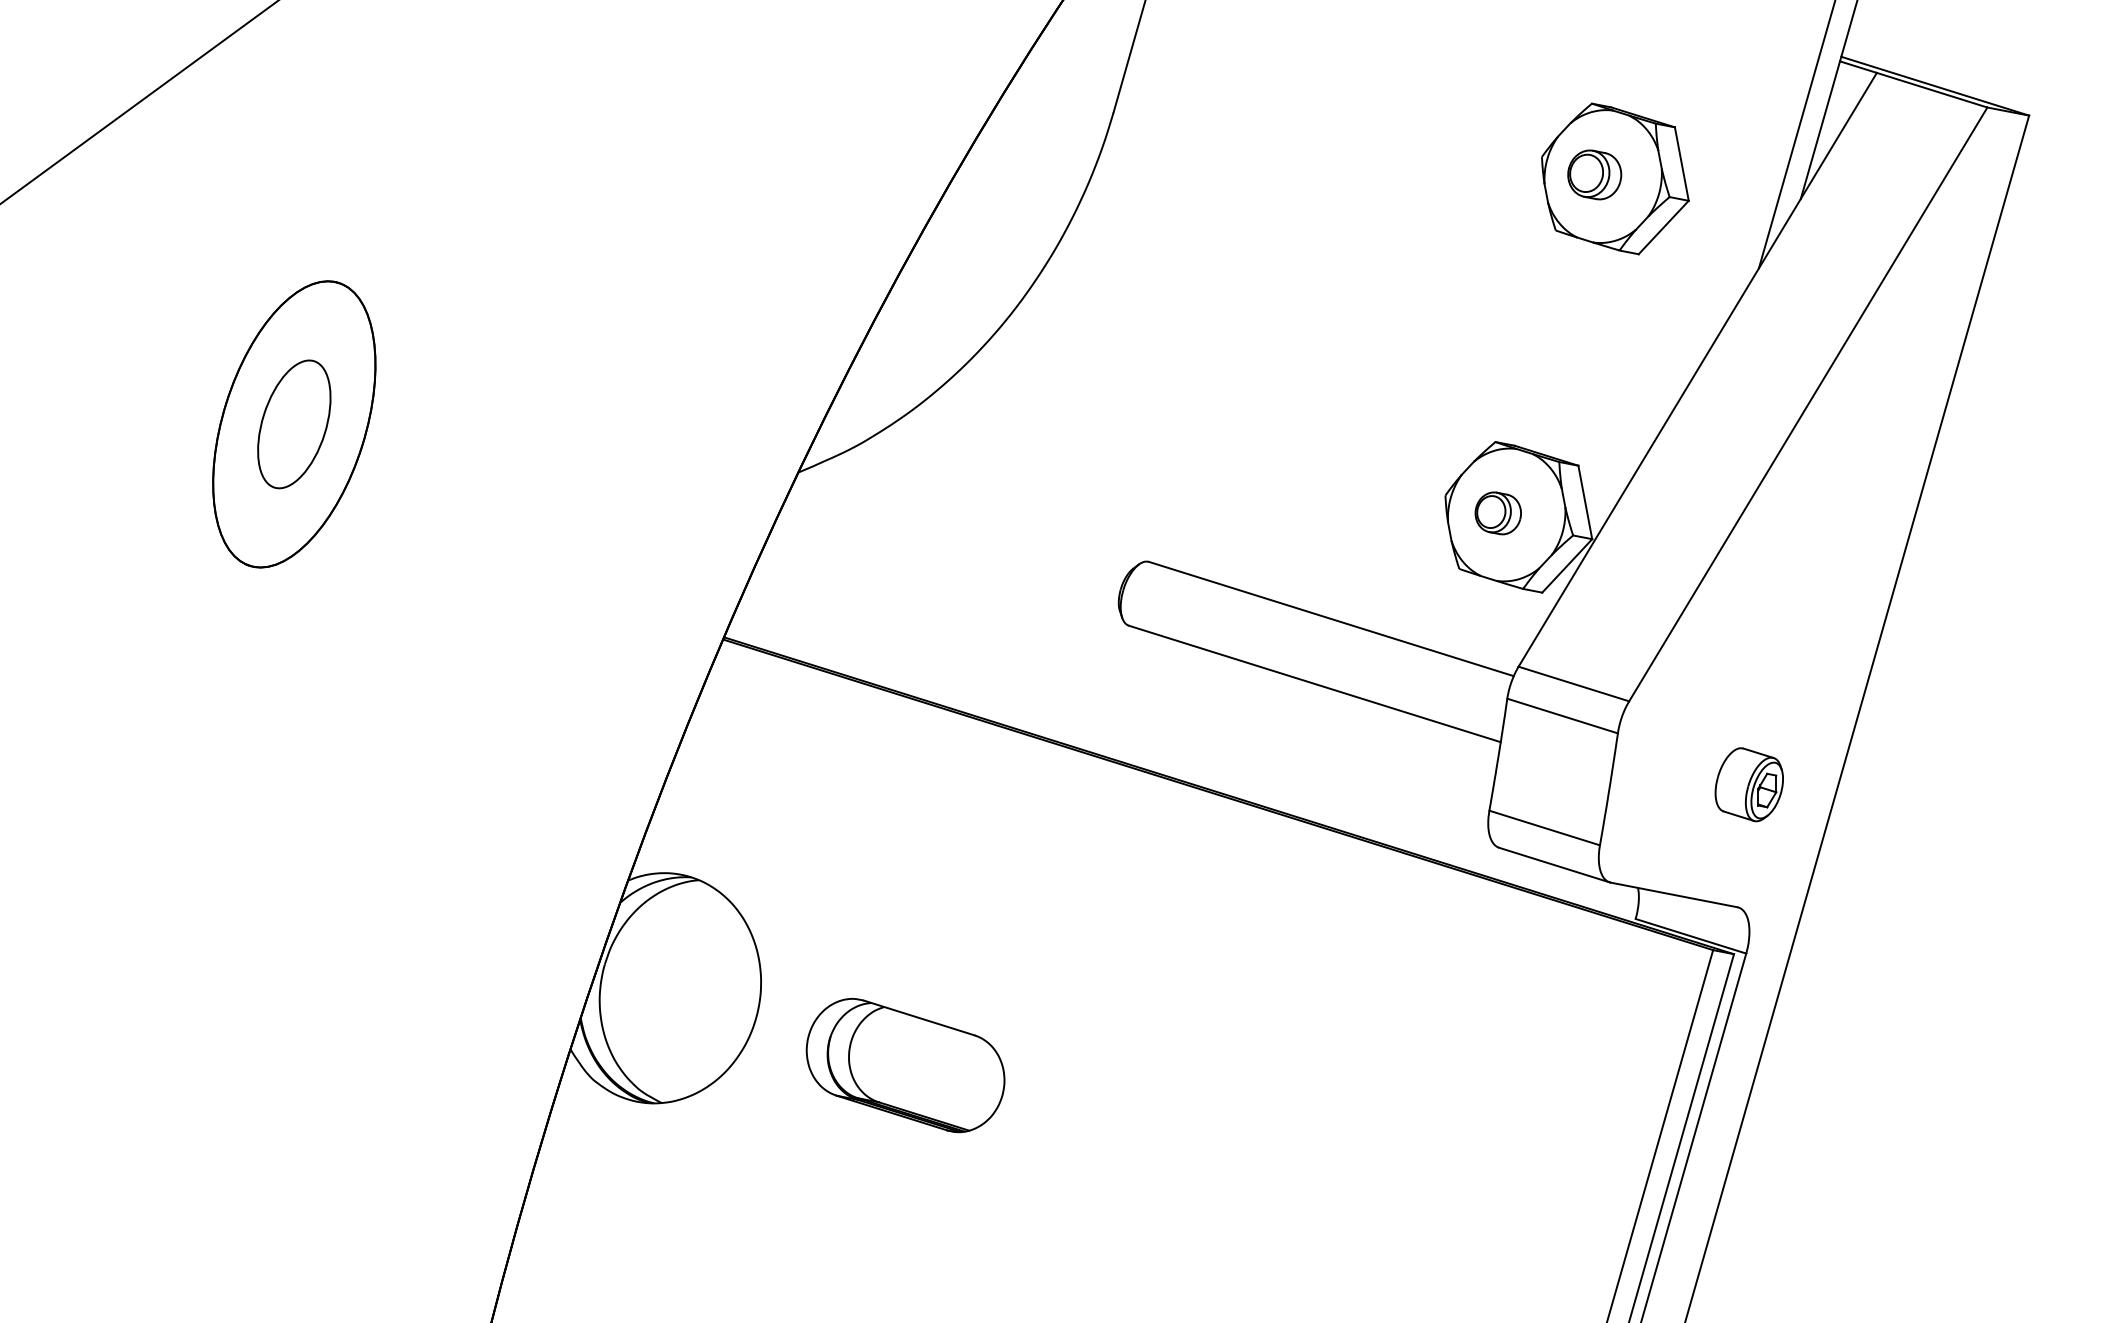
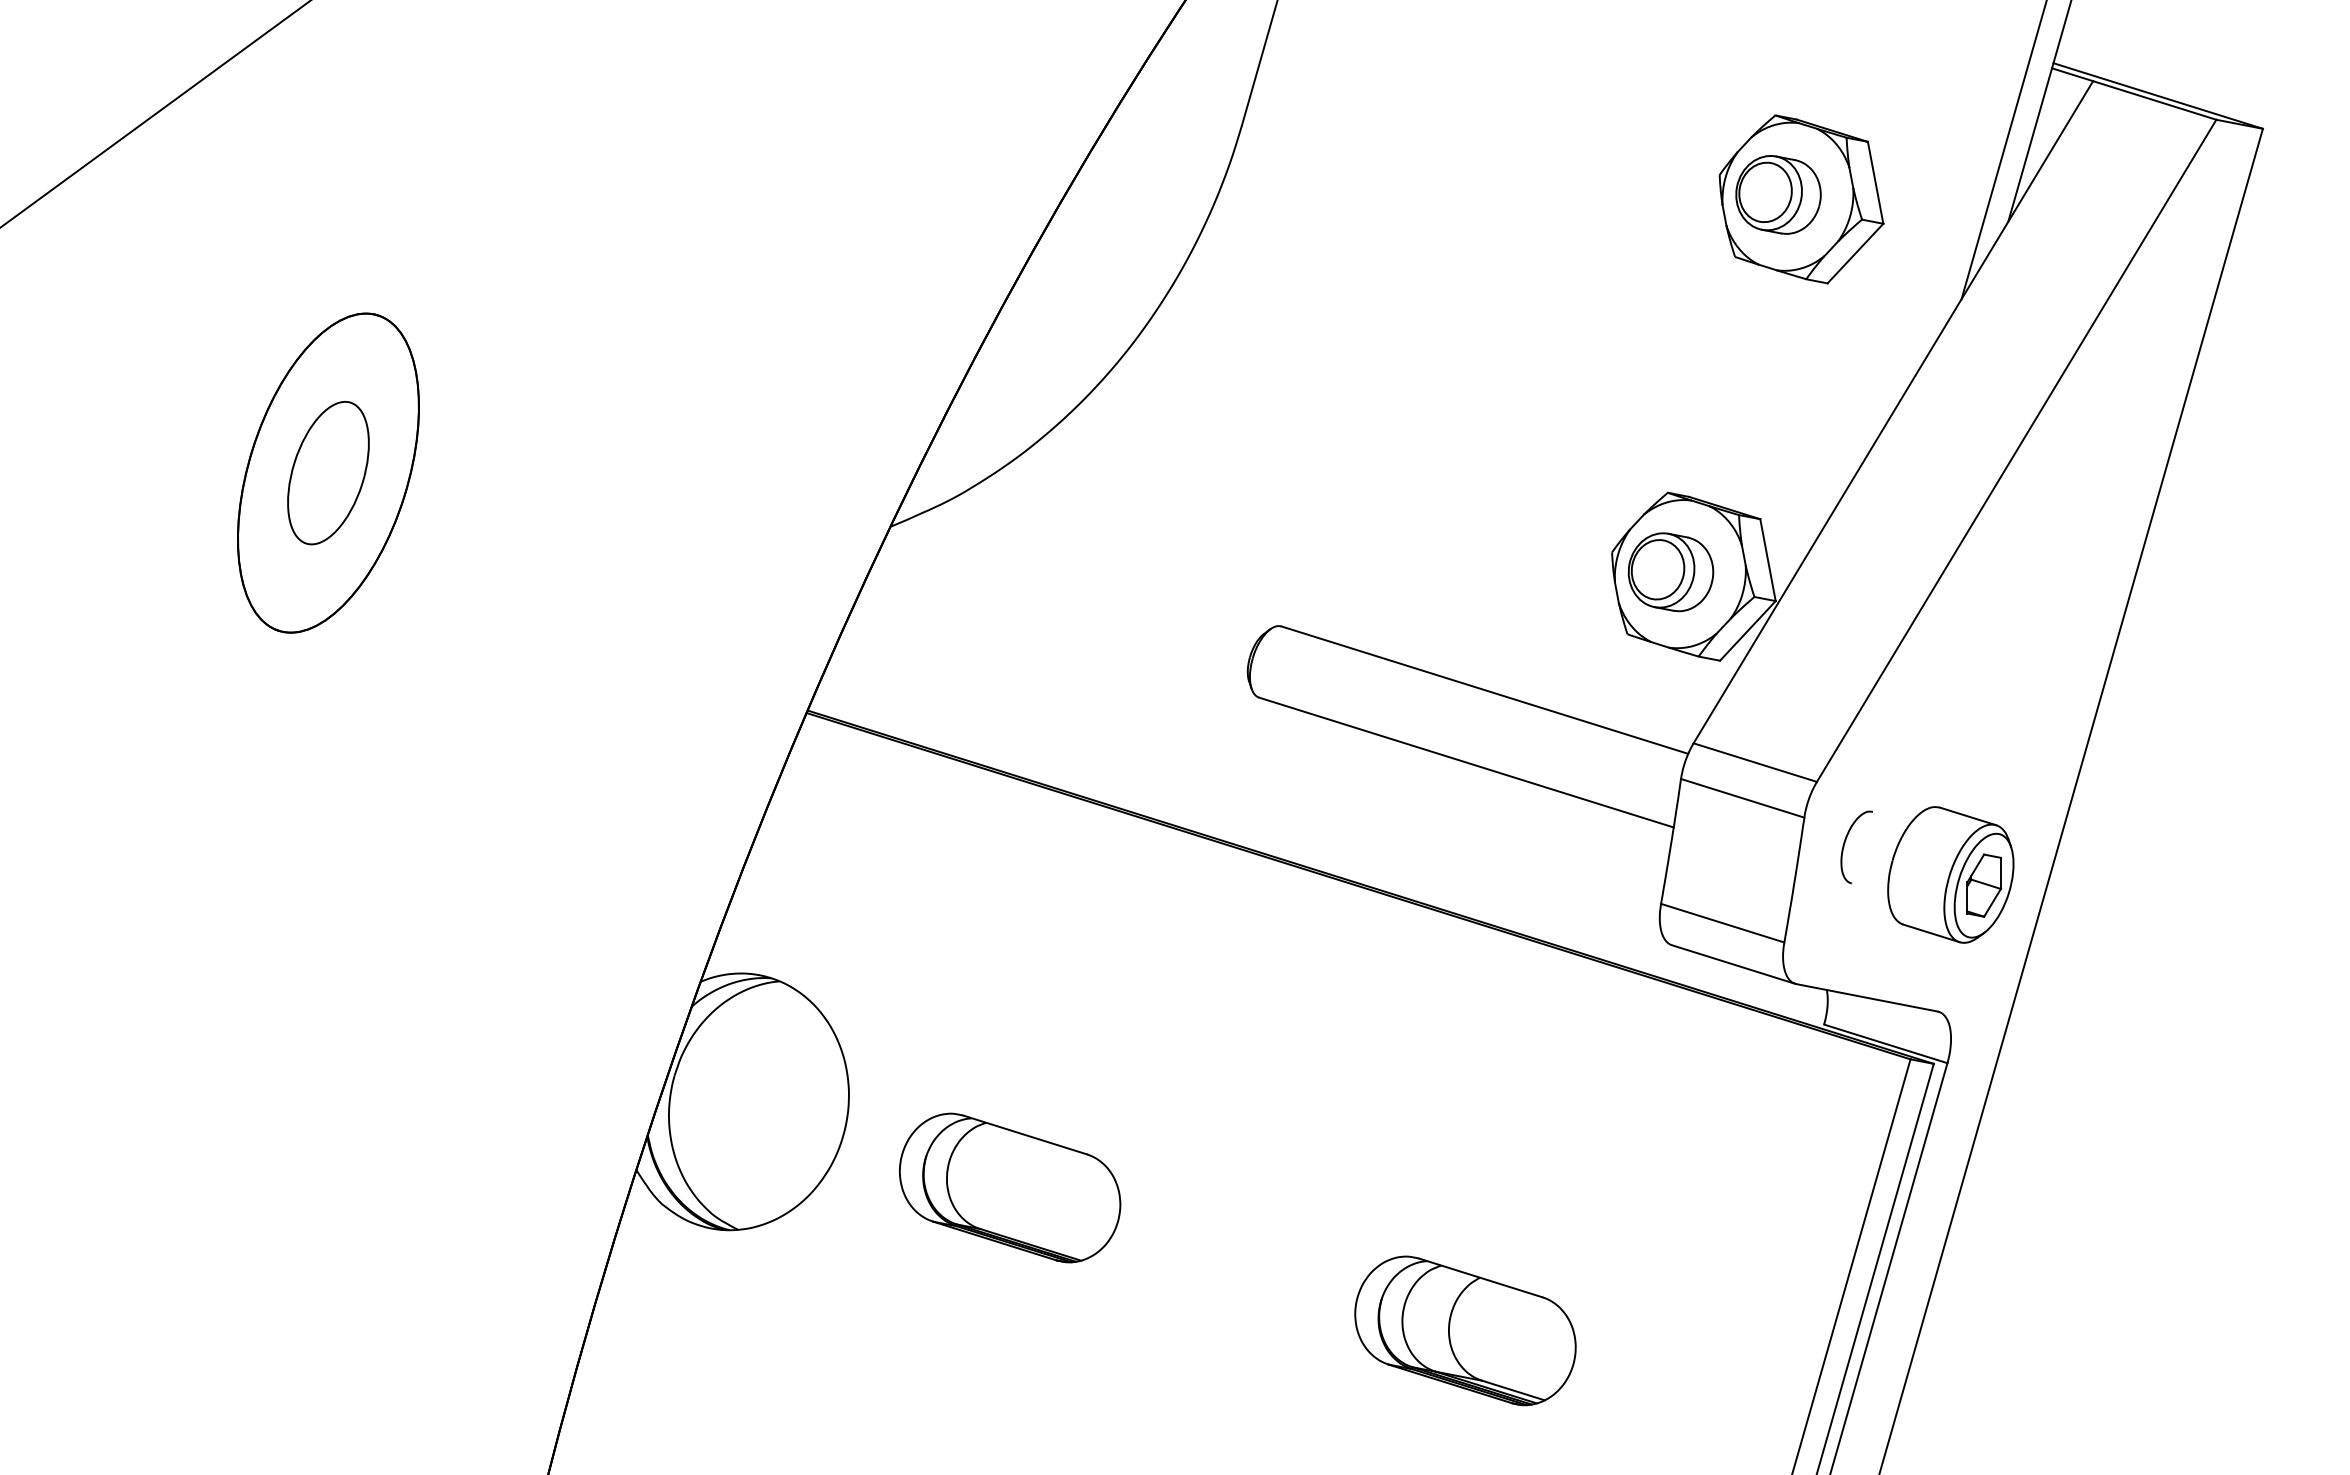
part: (1594, 174) -> (1778, 194), size x1.43
part: (1497, 513) -> (1670, 572), size x1.67
part: (1654, 756) -> (1845, 843), added
part: (1748, 784) -> (1950, 874), size x1.67
part: (1314, 1193) -> (1465, 1330), added

